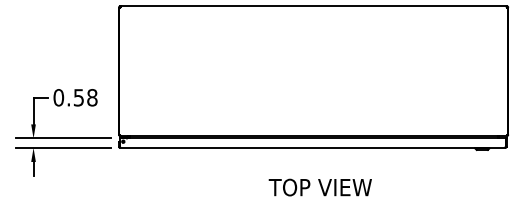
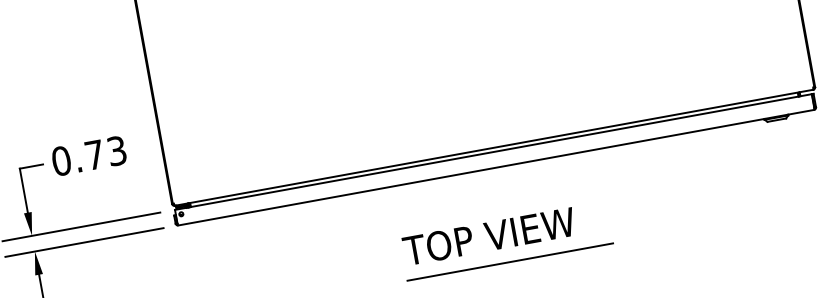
text: (85, 97) -> (105, 152), 0.58 -> 0.73
text: (319, 187) -> (487, 236), moved
line: (310, 204) -> (509, 261), added

